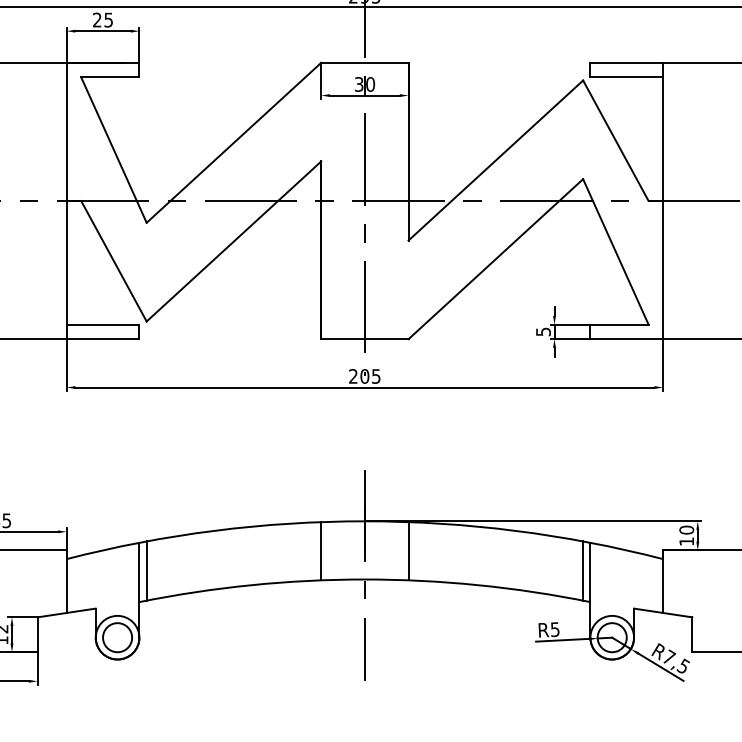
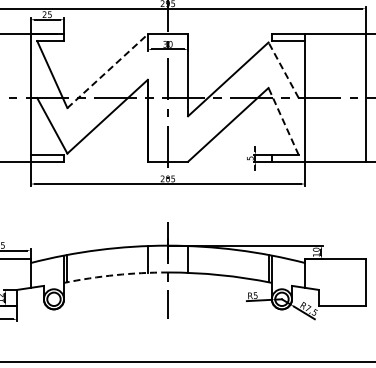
line: (615, 141) -> (283, 70), solid -> dashed
line: (233, 143) -> (107, 71), solid -> dashed
line: (615, 251) -> (283, 121), solid -> dashed
arc: (251, 586) -> (115, 275), solid -> dashed

